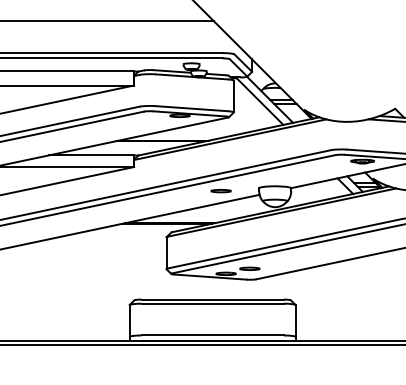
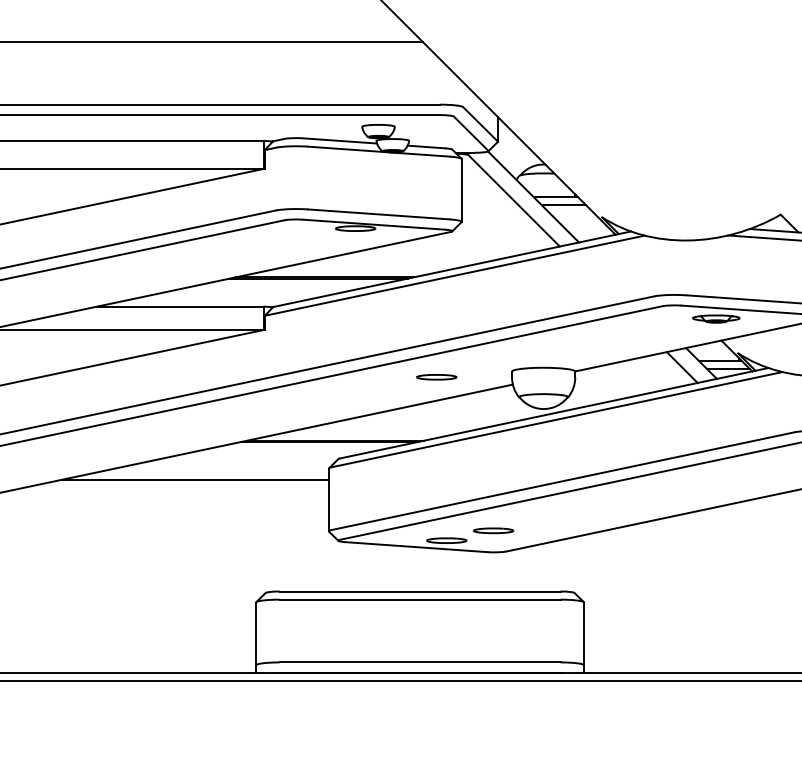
line: (98, 242) -> (194, 478), added

